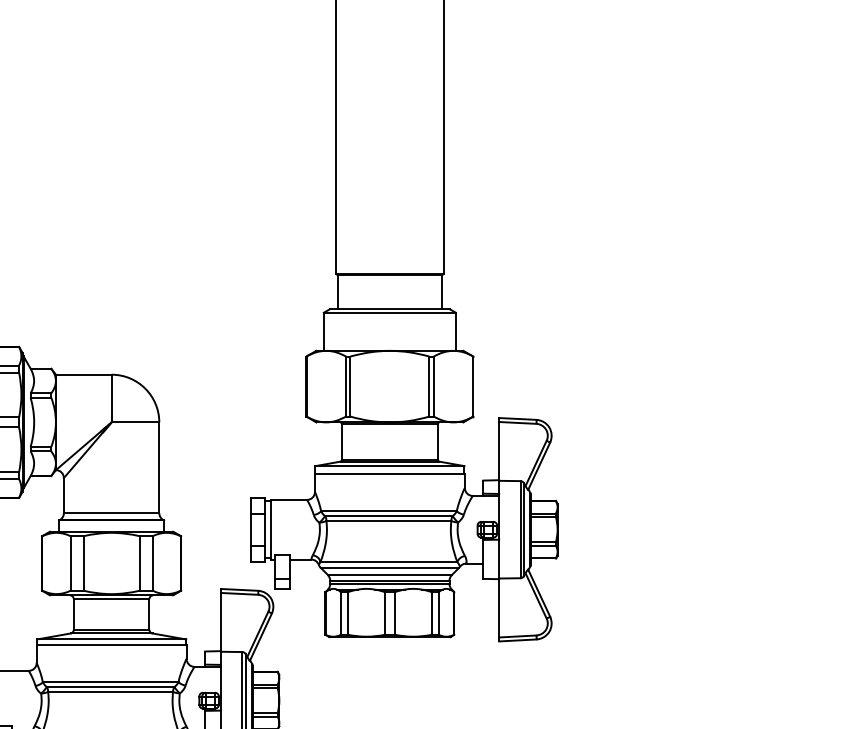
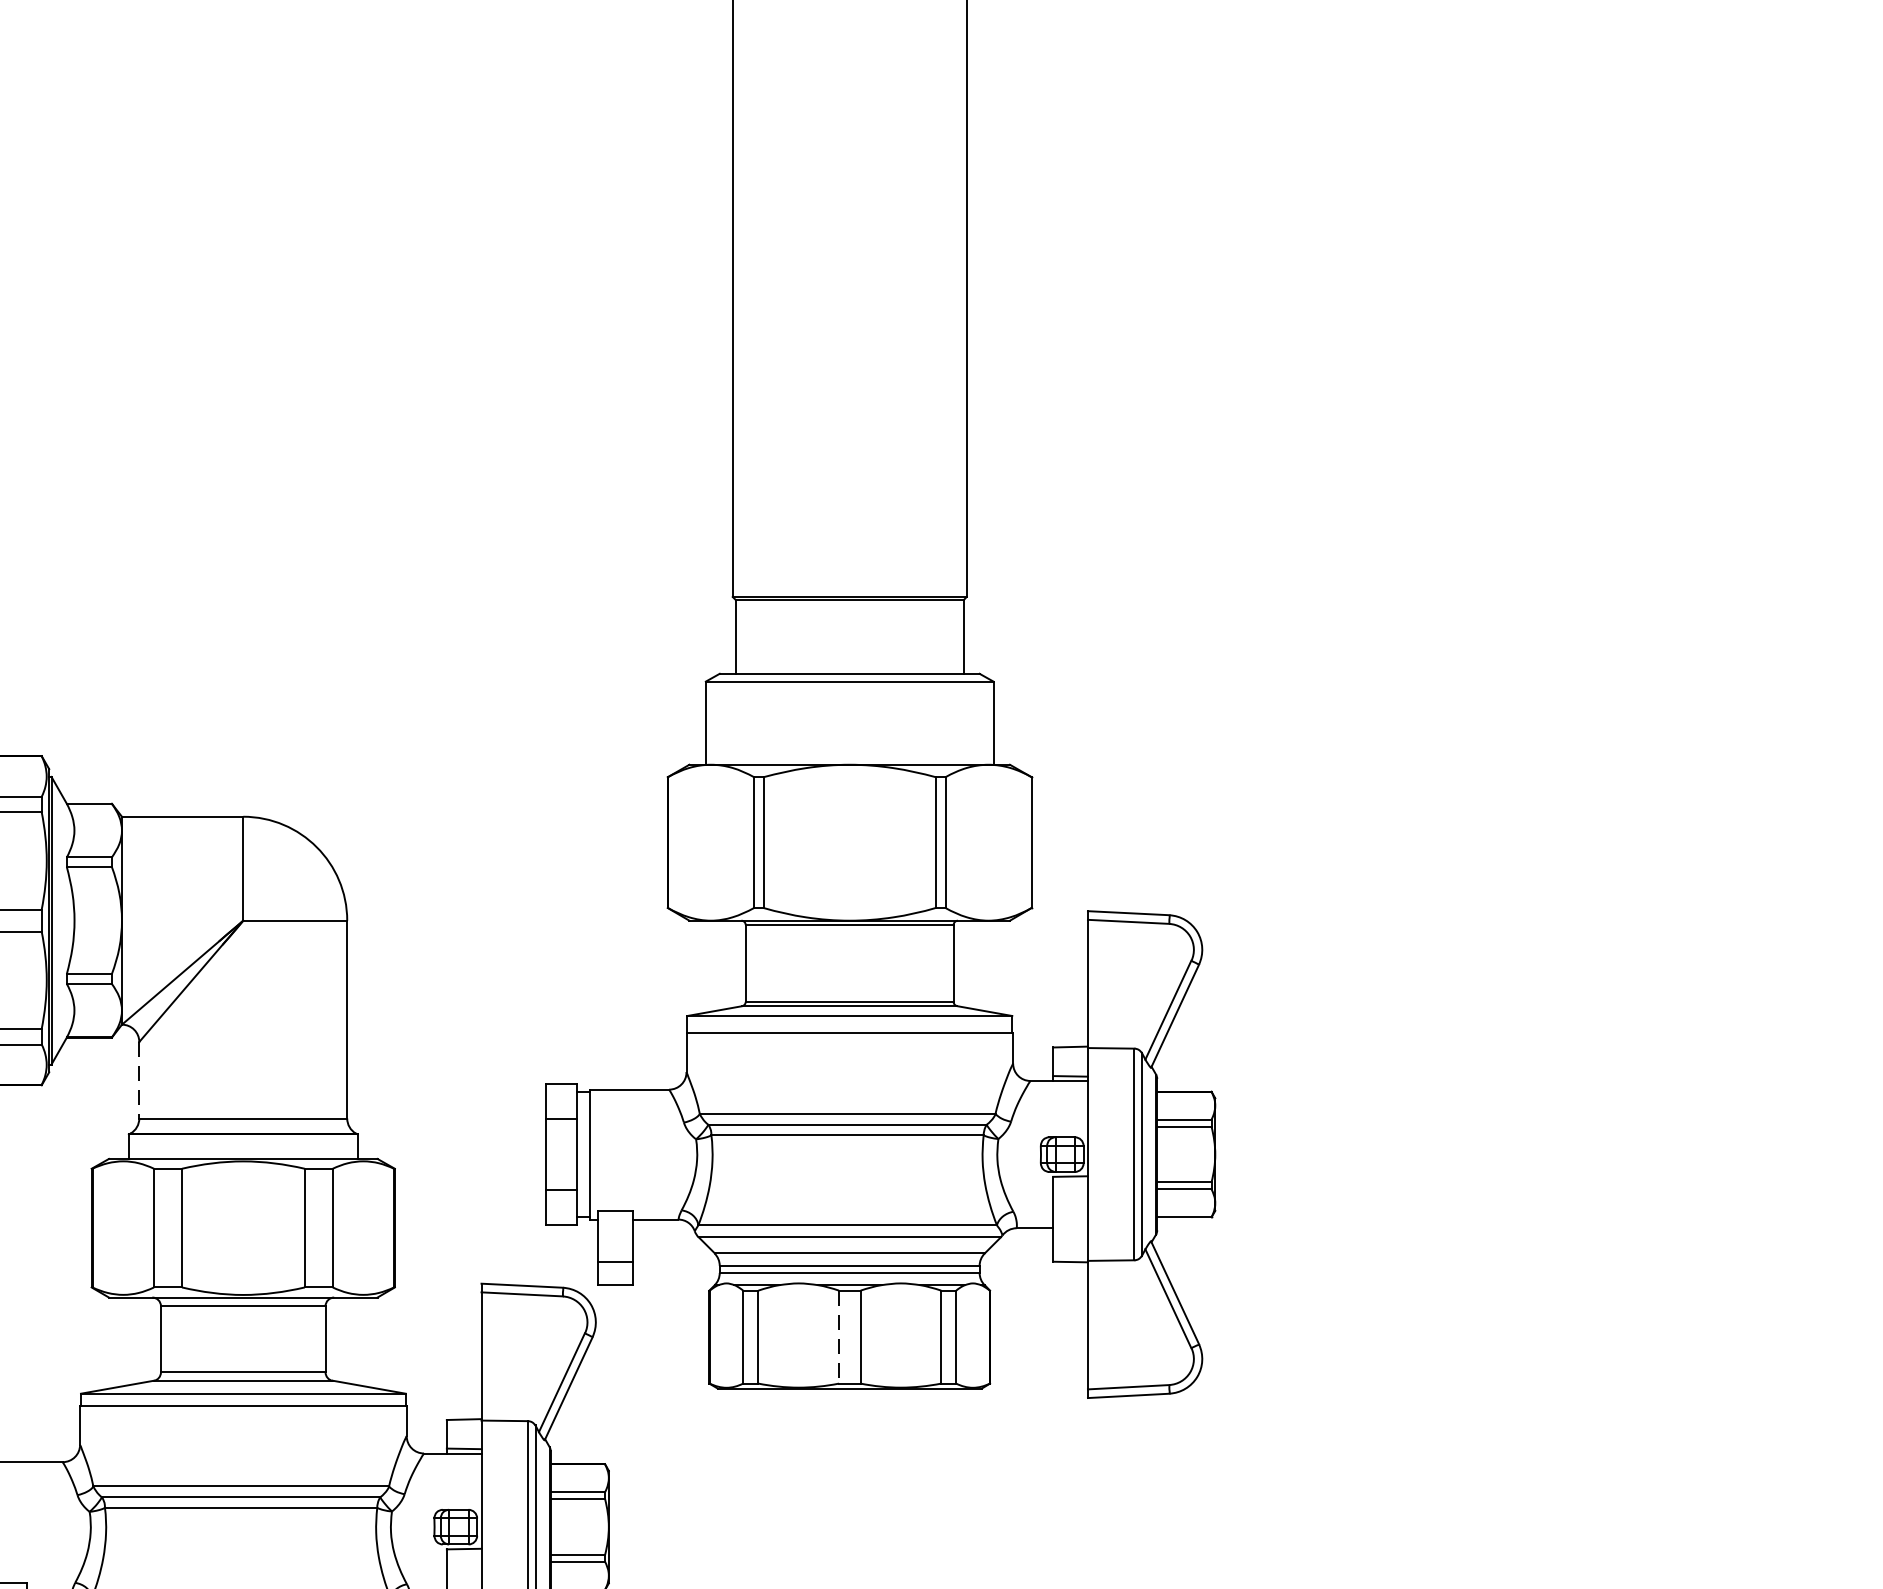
line: (63, 495) -> (138, 1079), solid -> dashed
line: (384, 613) -> (837, 1337), solid -> dashed

